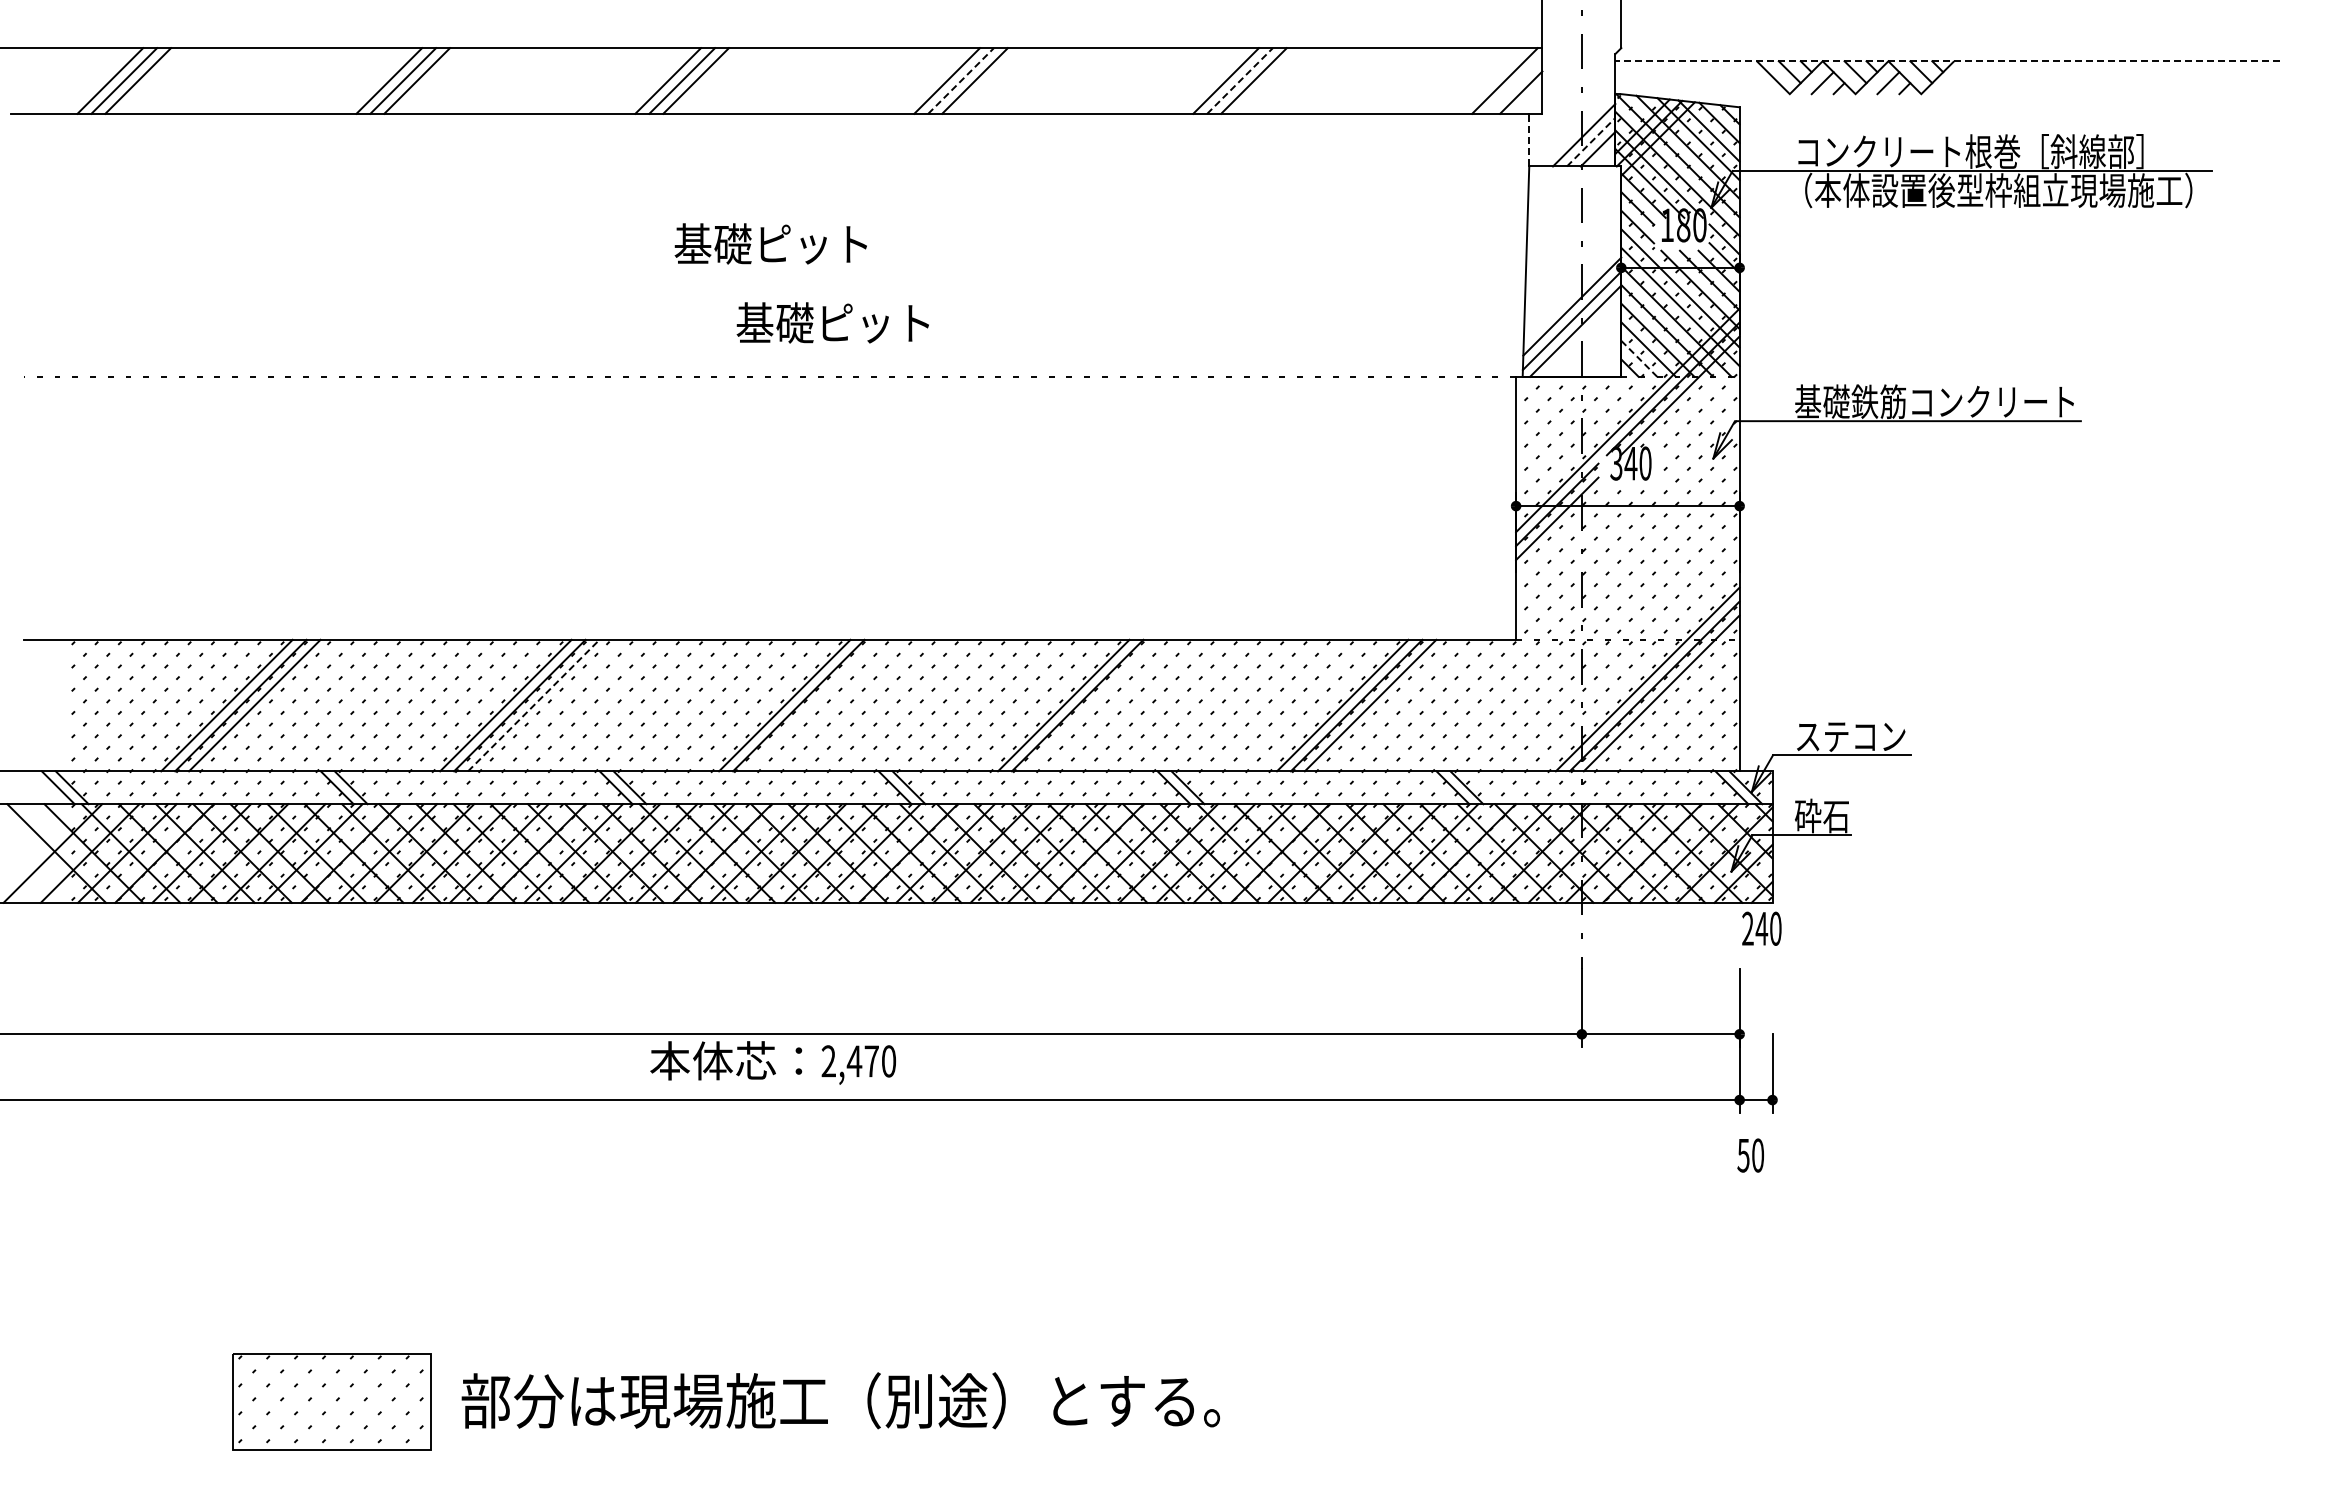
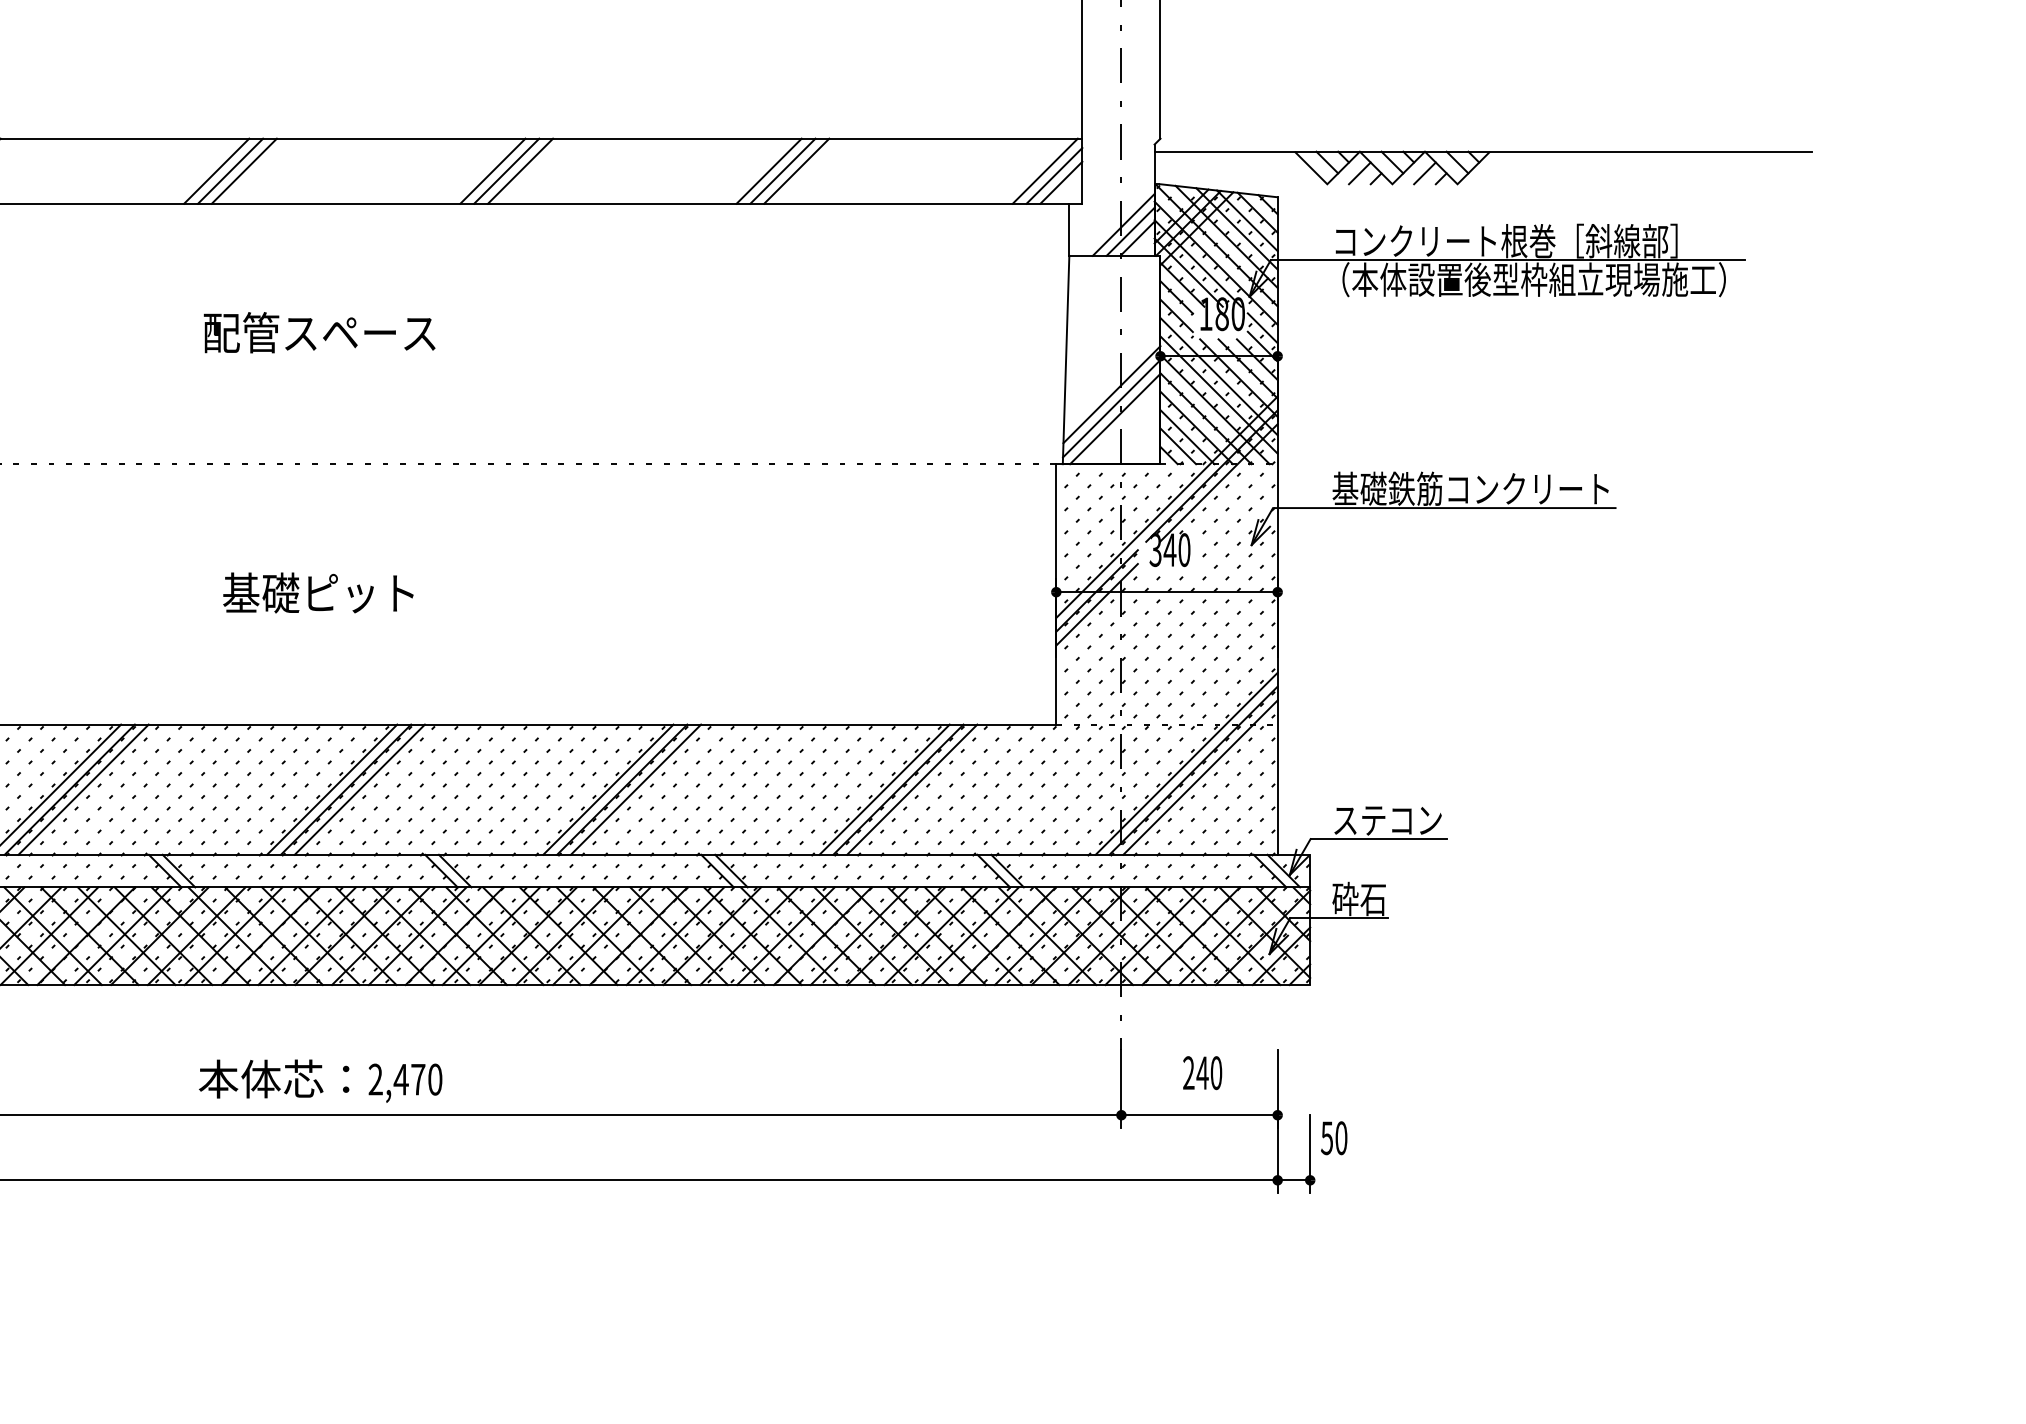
line: (1946, 61) -> (1482, 151), dashed -> solid
line: (961, 80) -> (507, 170), dashed -> solid
line: (1240, 80) -> (783, 170), dashed -> solid
line: (1514, 85) -> (1054, 175), added
line: (1529, 139) -> (1069, 229), dashed -> solid
line: (1591, 141) -> (1130, 231), dashed -> solid
text: (772, 243) -> (319, 332), 基礎ピット -> 配管スペース
text: (832, 322) -> (318, 592), moved
line: (1639, 359) -> (1178, 447), dashed -> solid
line: (533, 705) -> (83, 789), dashed -> solid
line: (812, 705) -> (359, 789), added
line: (1091, 705) -> (635, 789), added
text: (1761, 928) -> (1202, 1072), moved
text: (772, 1062) -> (319, 1080), moved
text: (1750, 1155) -> (1333, 1138), moved

